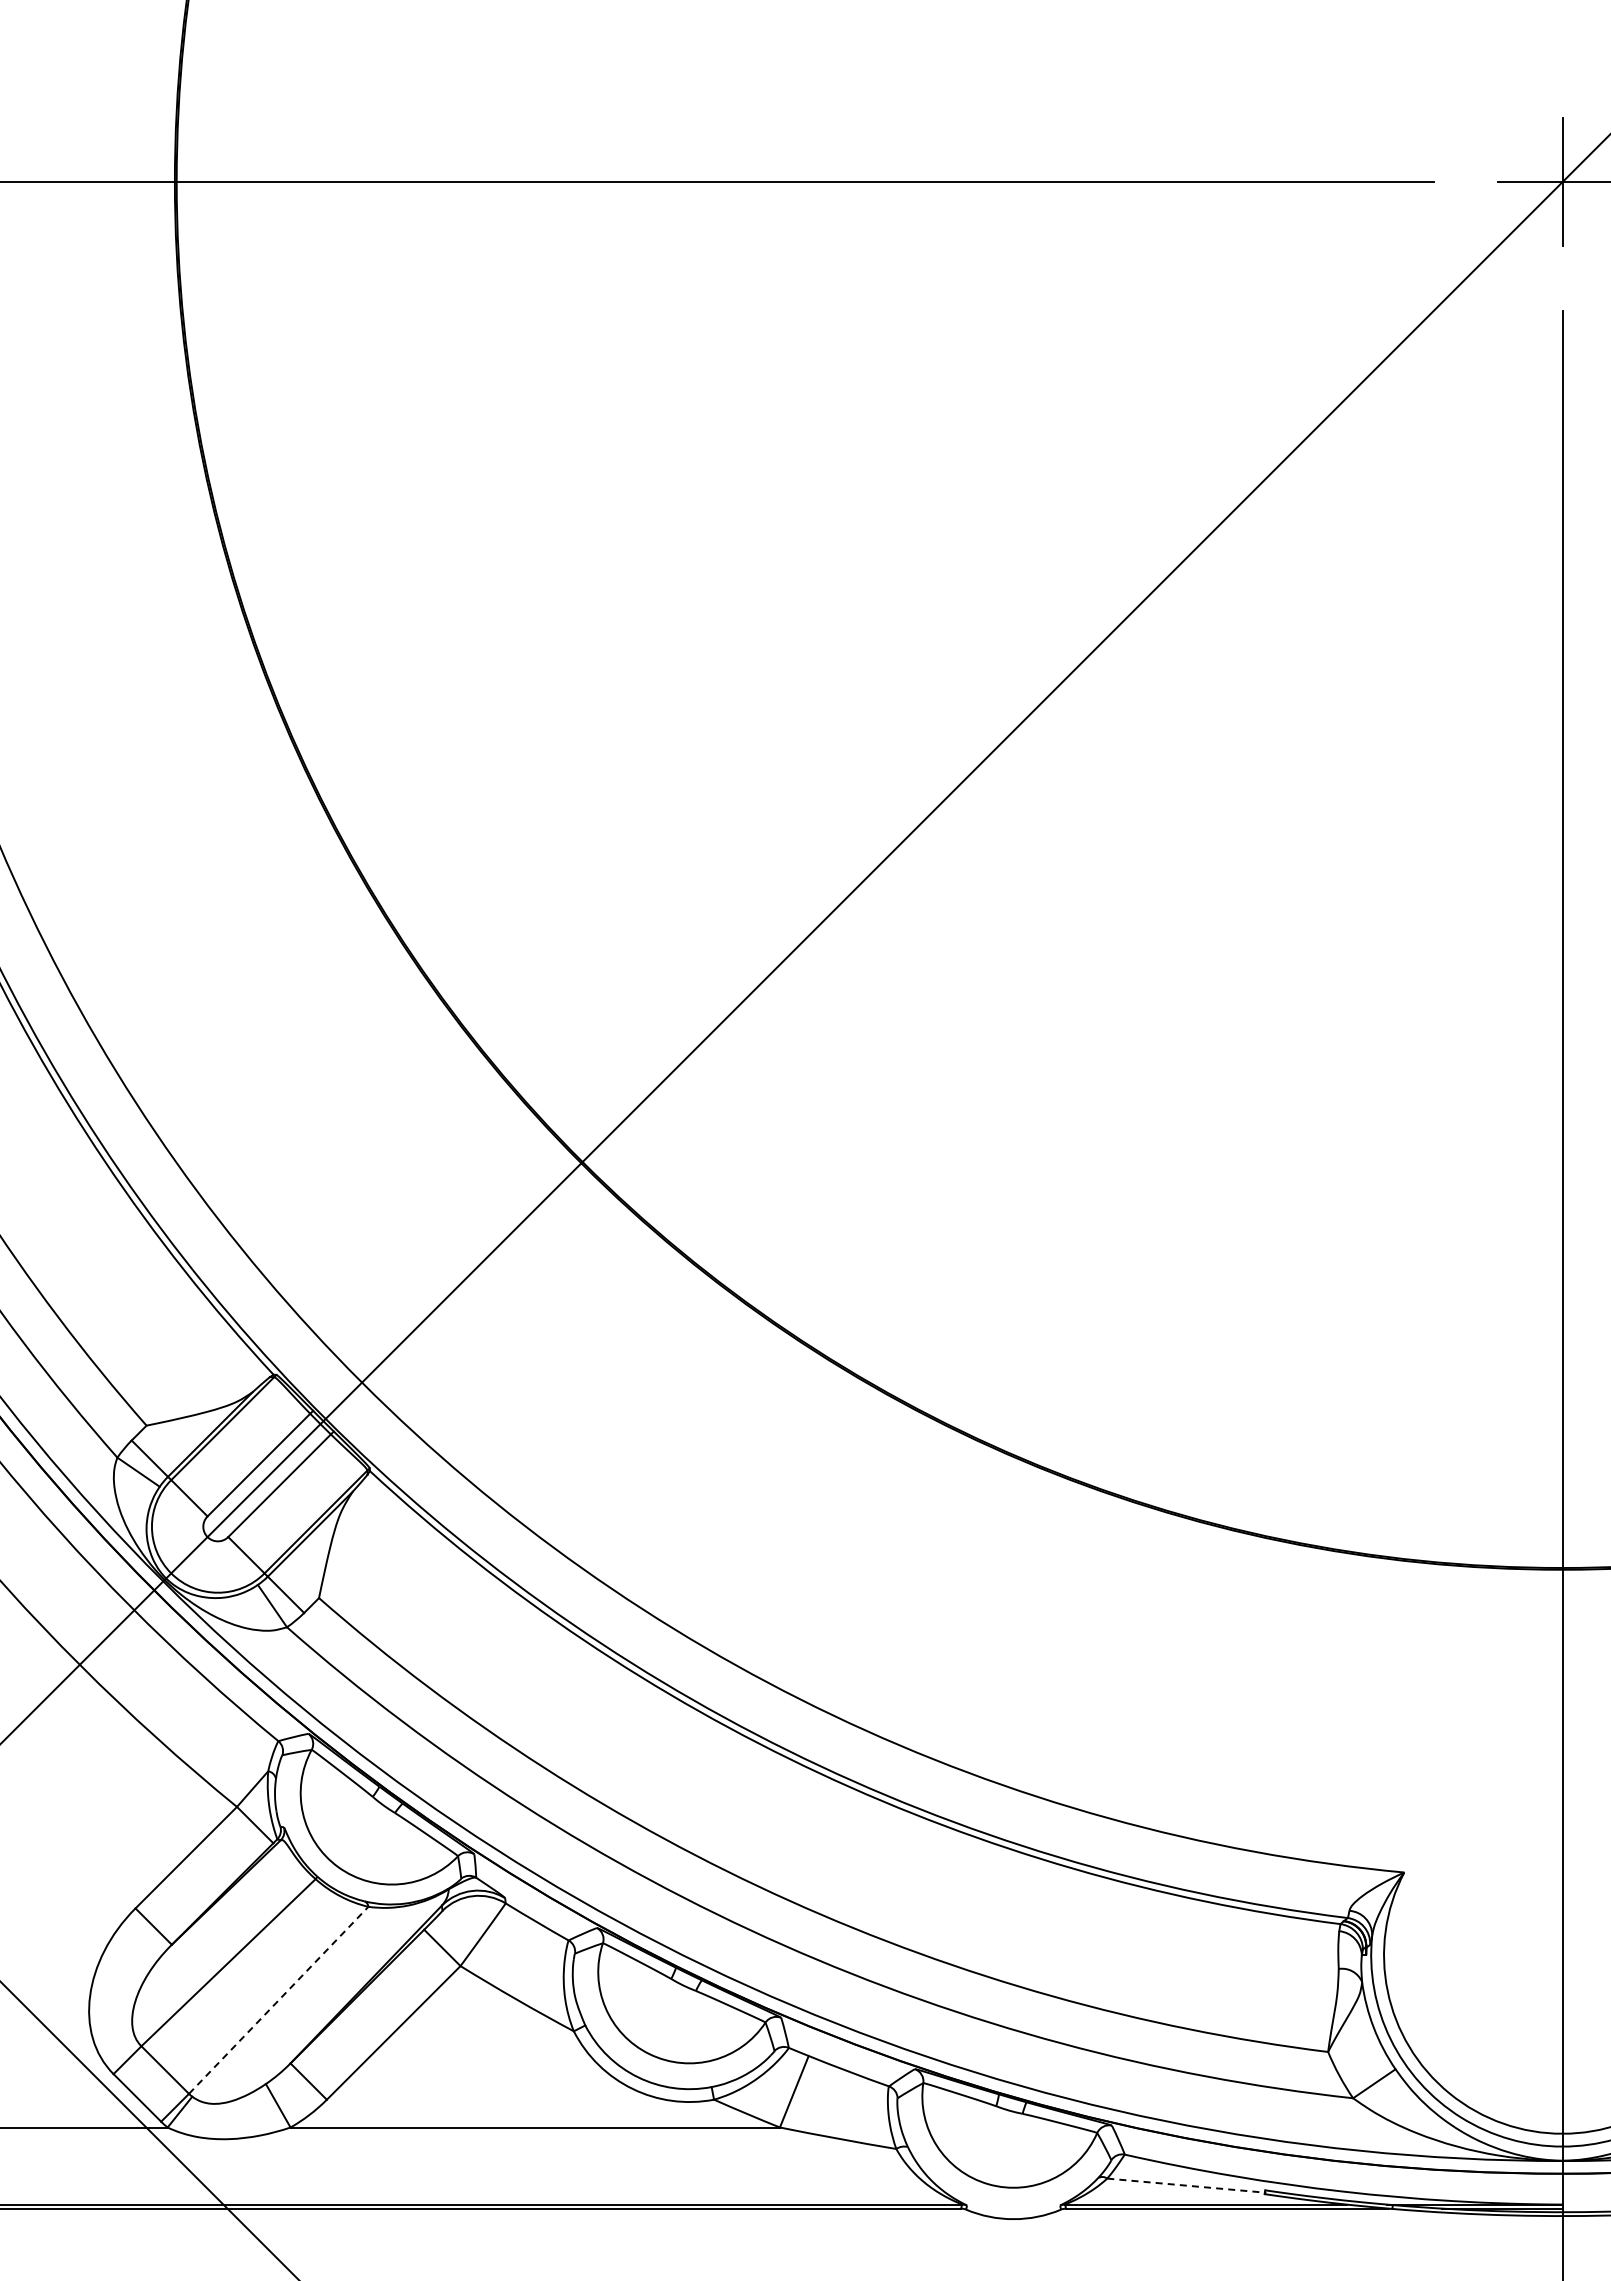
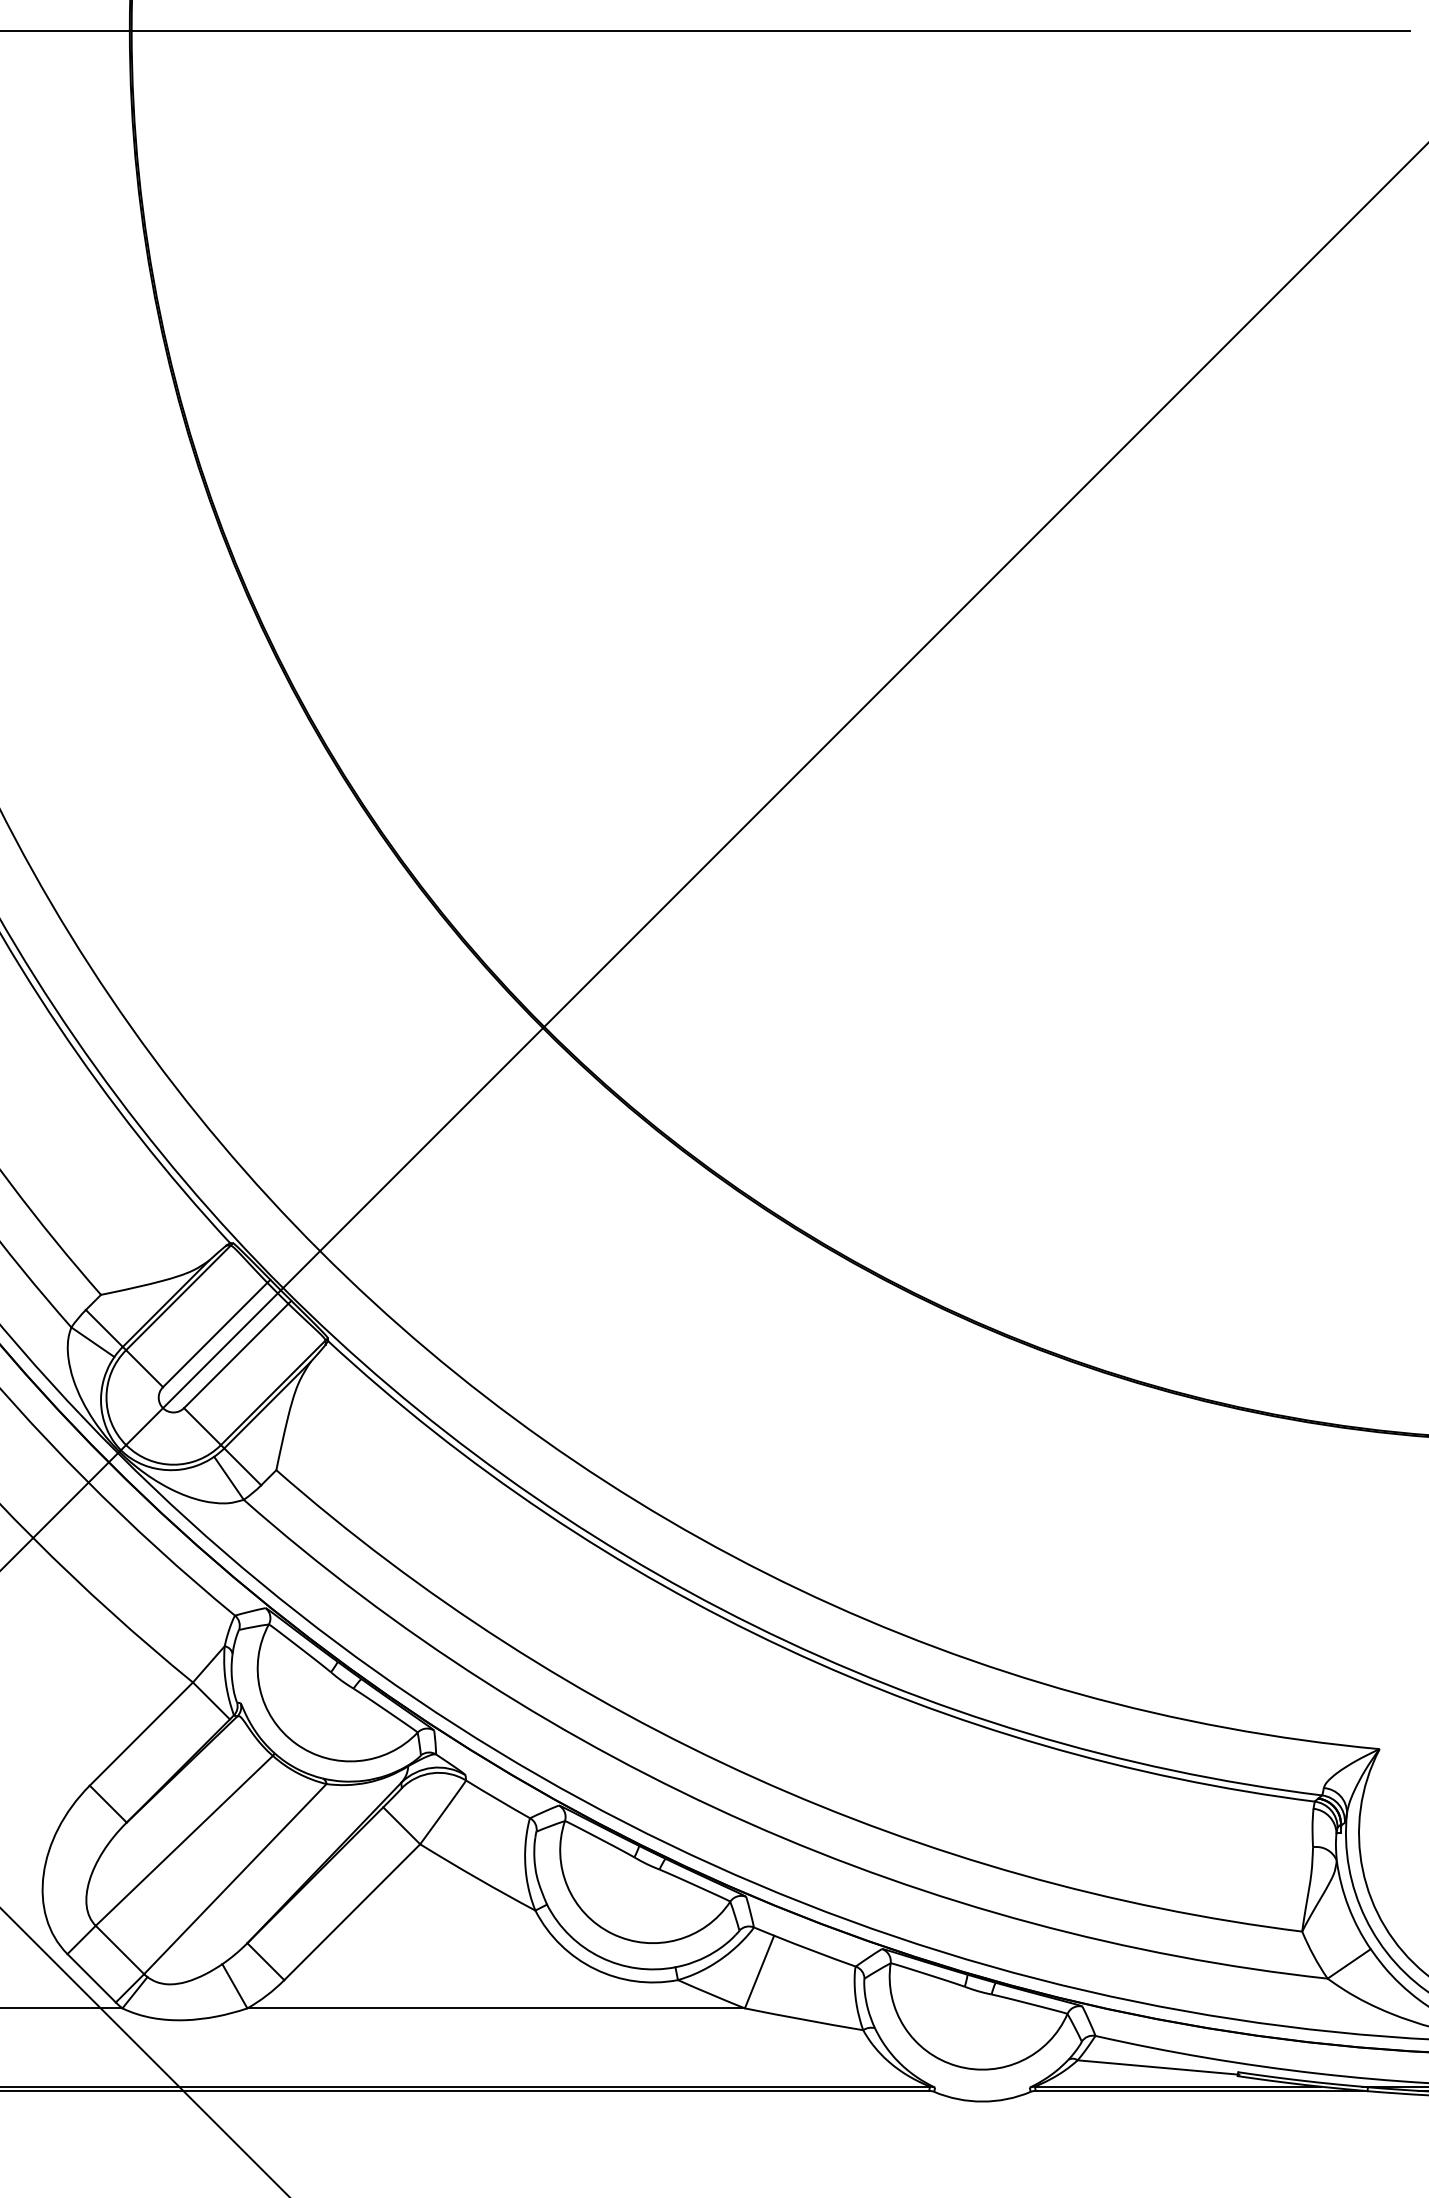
line: (278, 2000) -> (235, 1879), dashed -> solid
line: (1186, 2185) -> (1158, 2067), dashed -> solid

